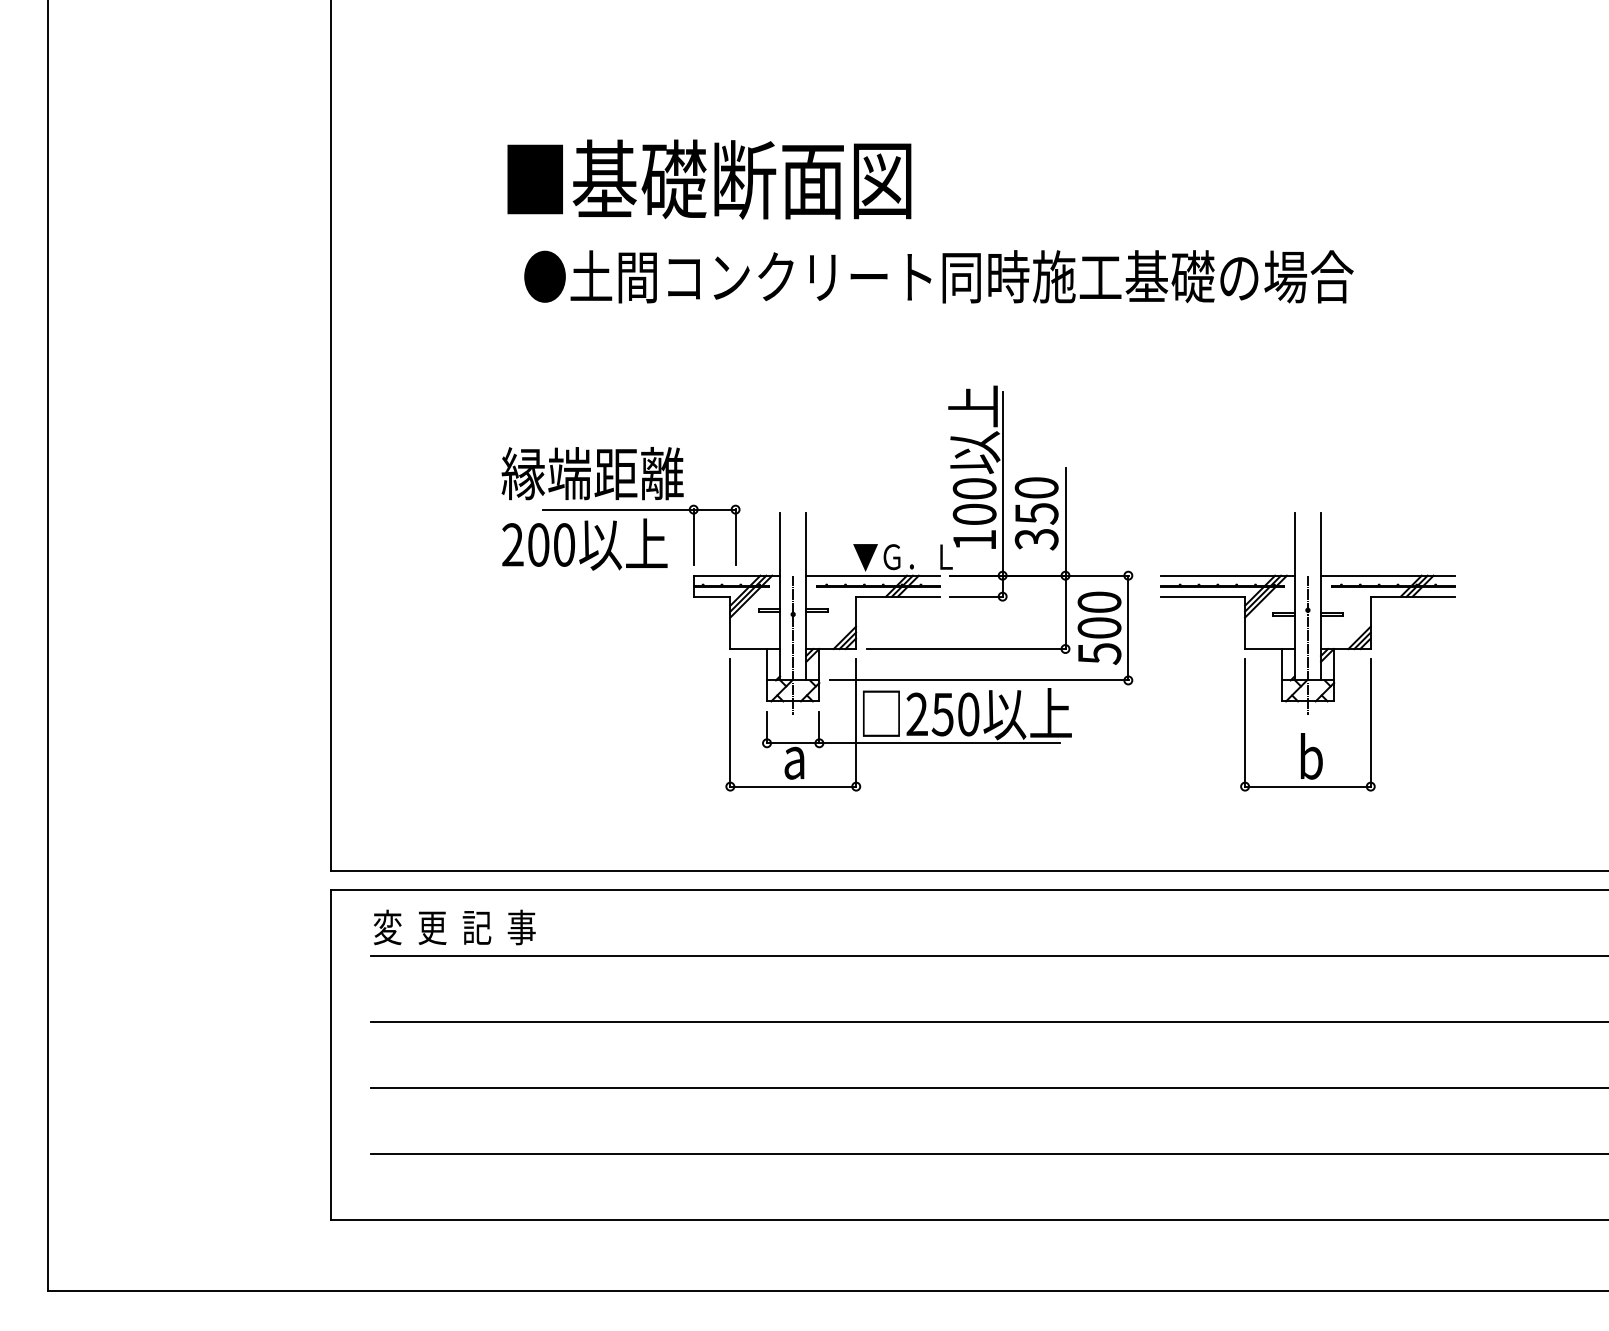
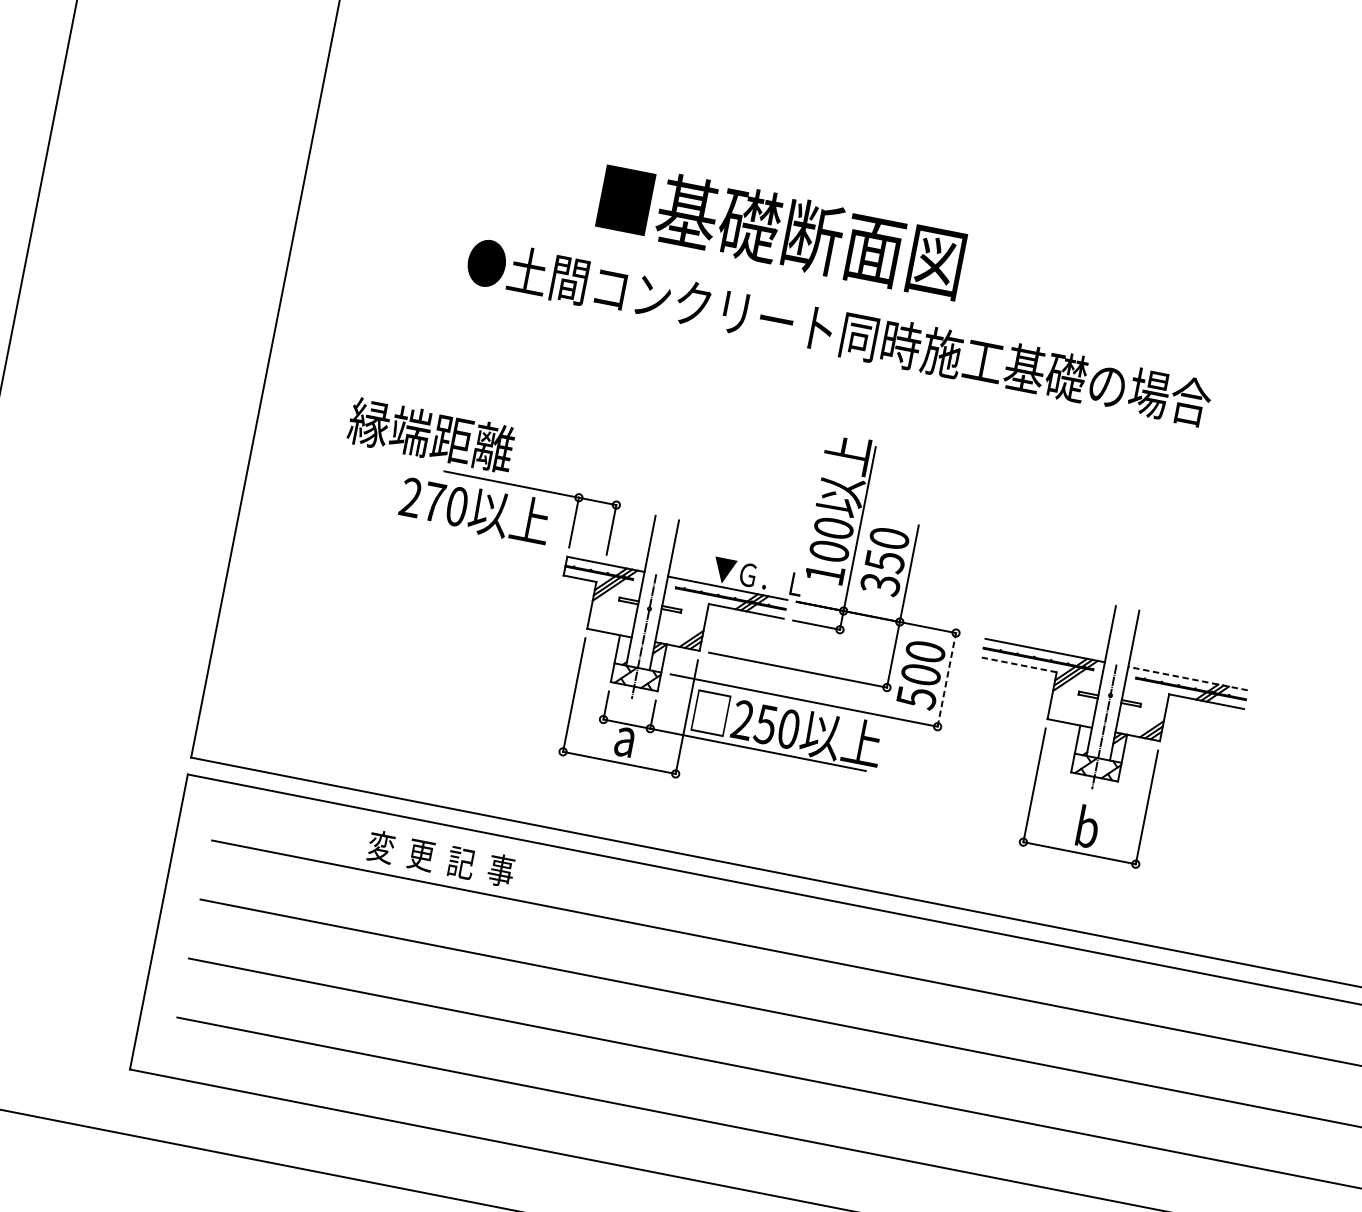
text: (709, 179) -> (781, 230), moved
text: (592, 473) -> (431, 435), moved
text: (538, 544) -> (434, 501), 200 -> 270
line: (1387, 575) -> (1187, 678), solid -> dashed
line: (1203, 596) -> (1019, 664), solid -> dashed
line: (1128, 627) -> (947, 679), solid -> dashed
text: (454, 927) -> (441, 858), moved

